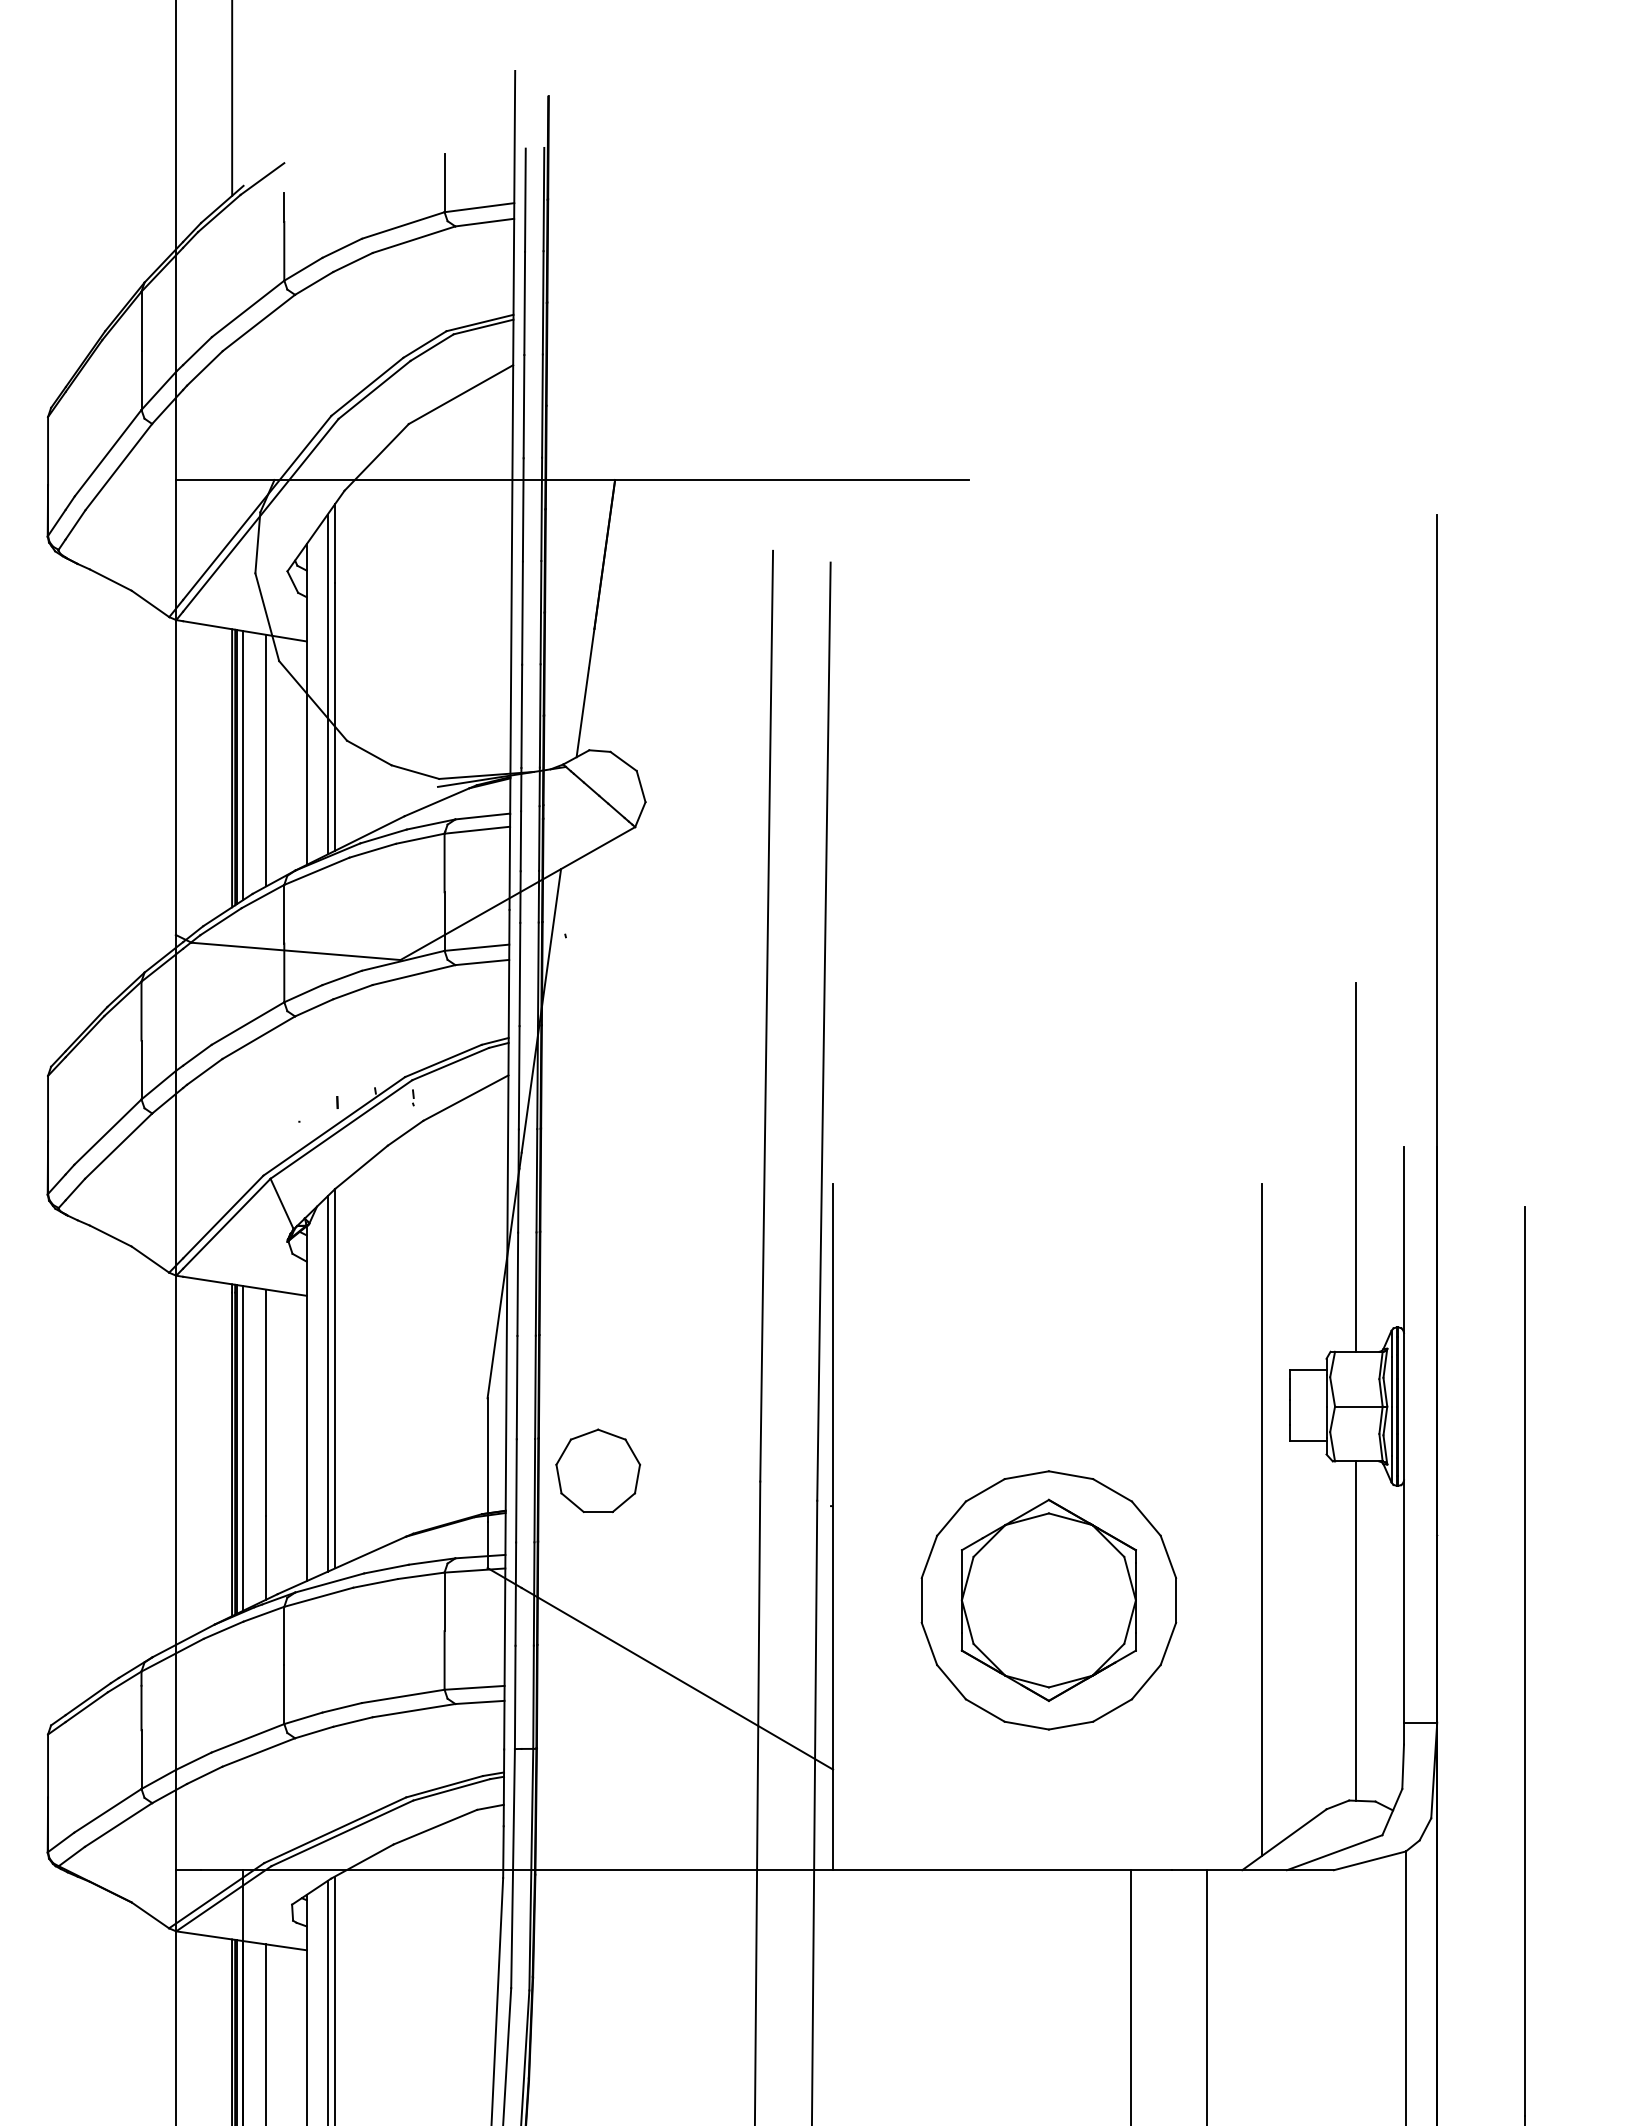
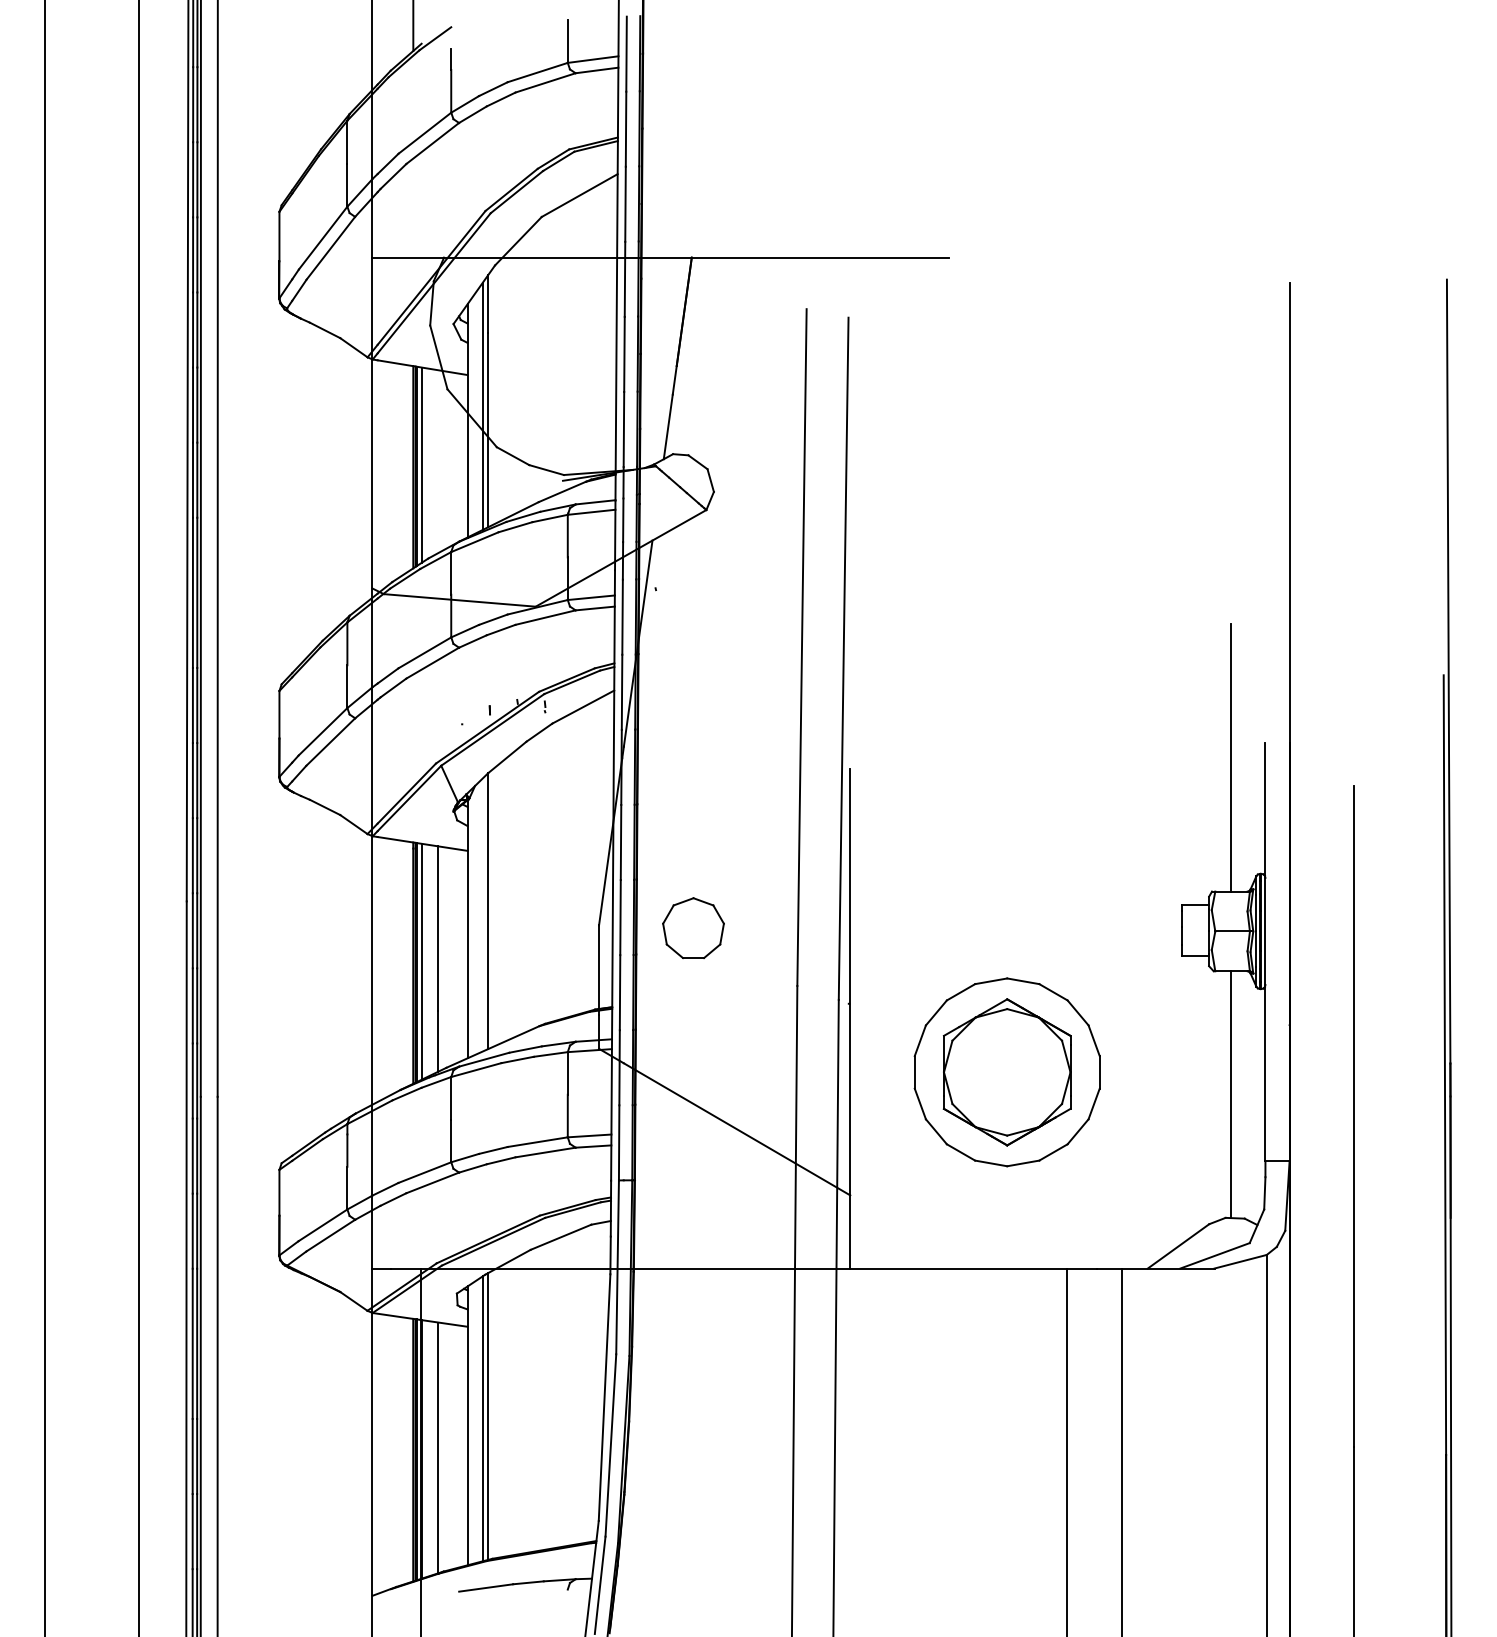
line: (266, 760) -> (438, 461), removed
line: (327, 1383) -> (482, 914), removed
part: (598, 1469) -> (693, 927), moved
line: (1262, 1519) -> (1162, 1013), removed

